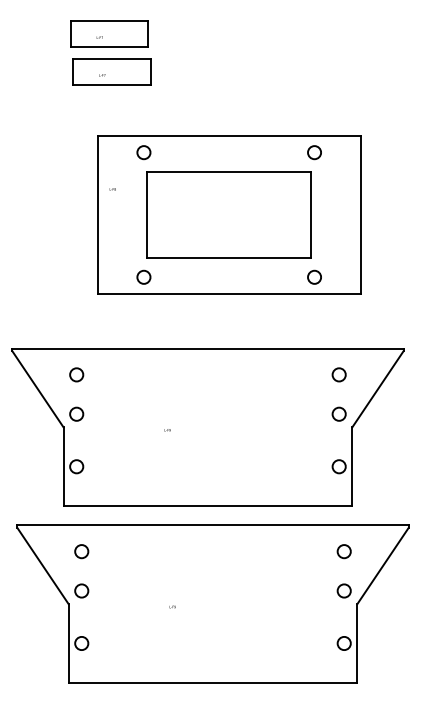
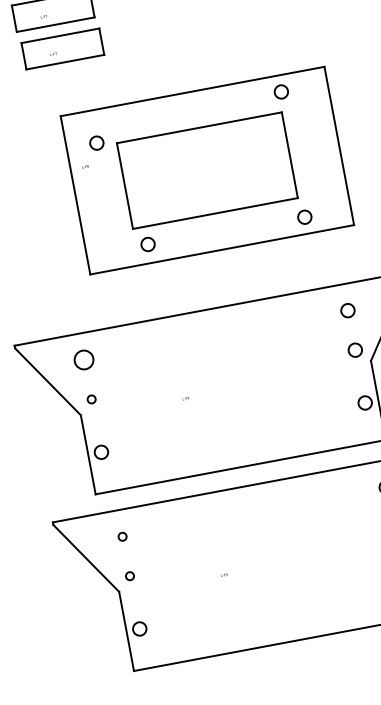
circle: (143, 152) -> (96, 143), moved
circle: (143, 276) -> (147, 243), moved
circle: (76, 374) -> (83, 359), size x1.4
circle: (76, 413) -> (91, 398), size x0.6
circle: (81, 551) -> (122, 536), size x0.6
circle: (81, 590) -> (129, 575), size x0.6

